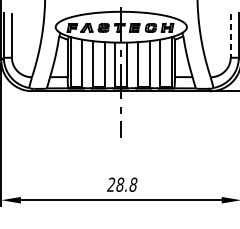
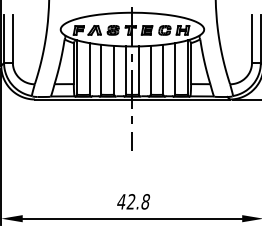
line: (231, 36) -> (252, 39), dashed -> solid
text: (114, 184) -> (125, 201), 28.8 -> 42.8

